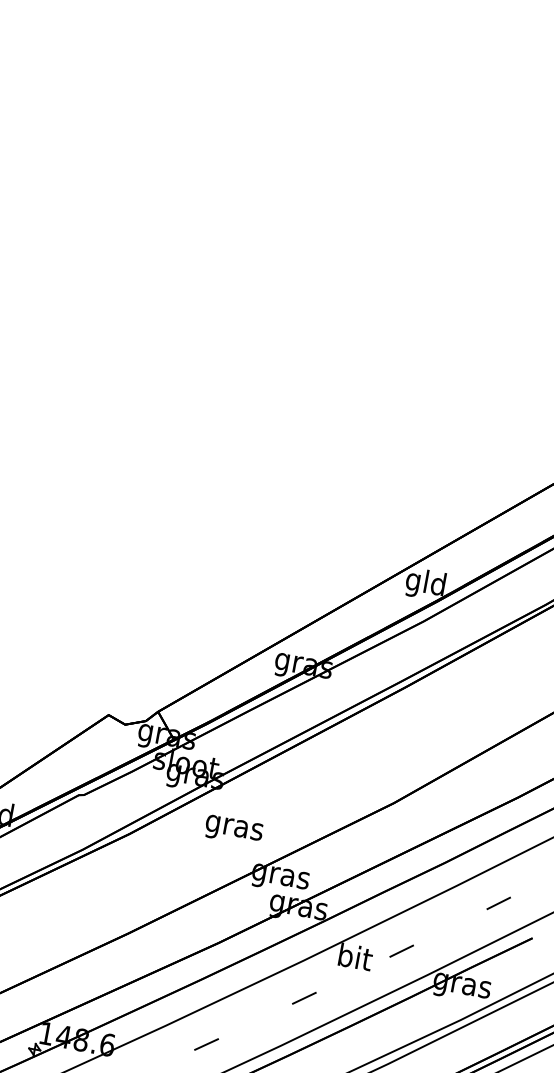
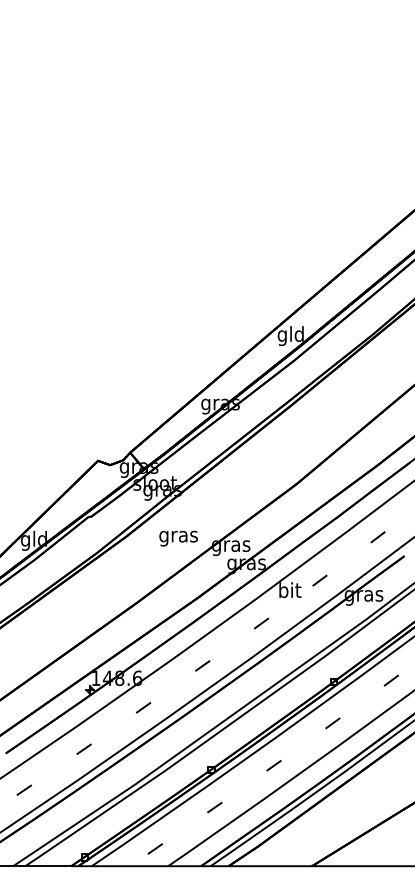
text: (233, 830) -> (178, 538), moved

